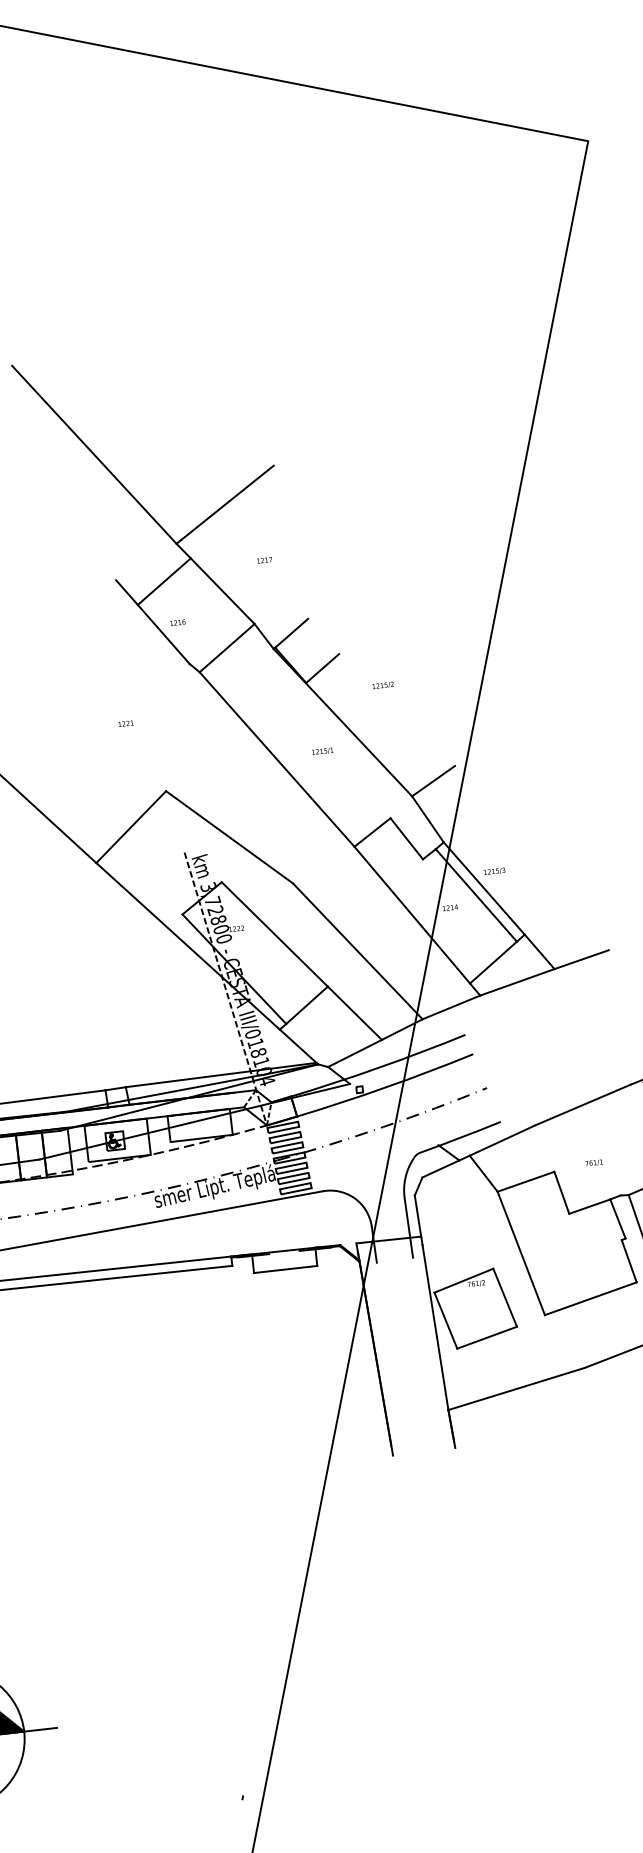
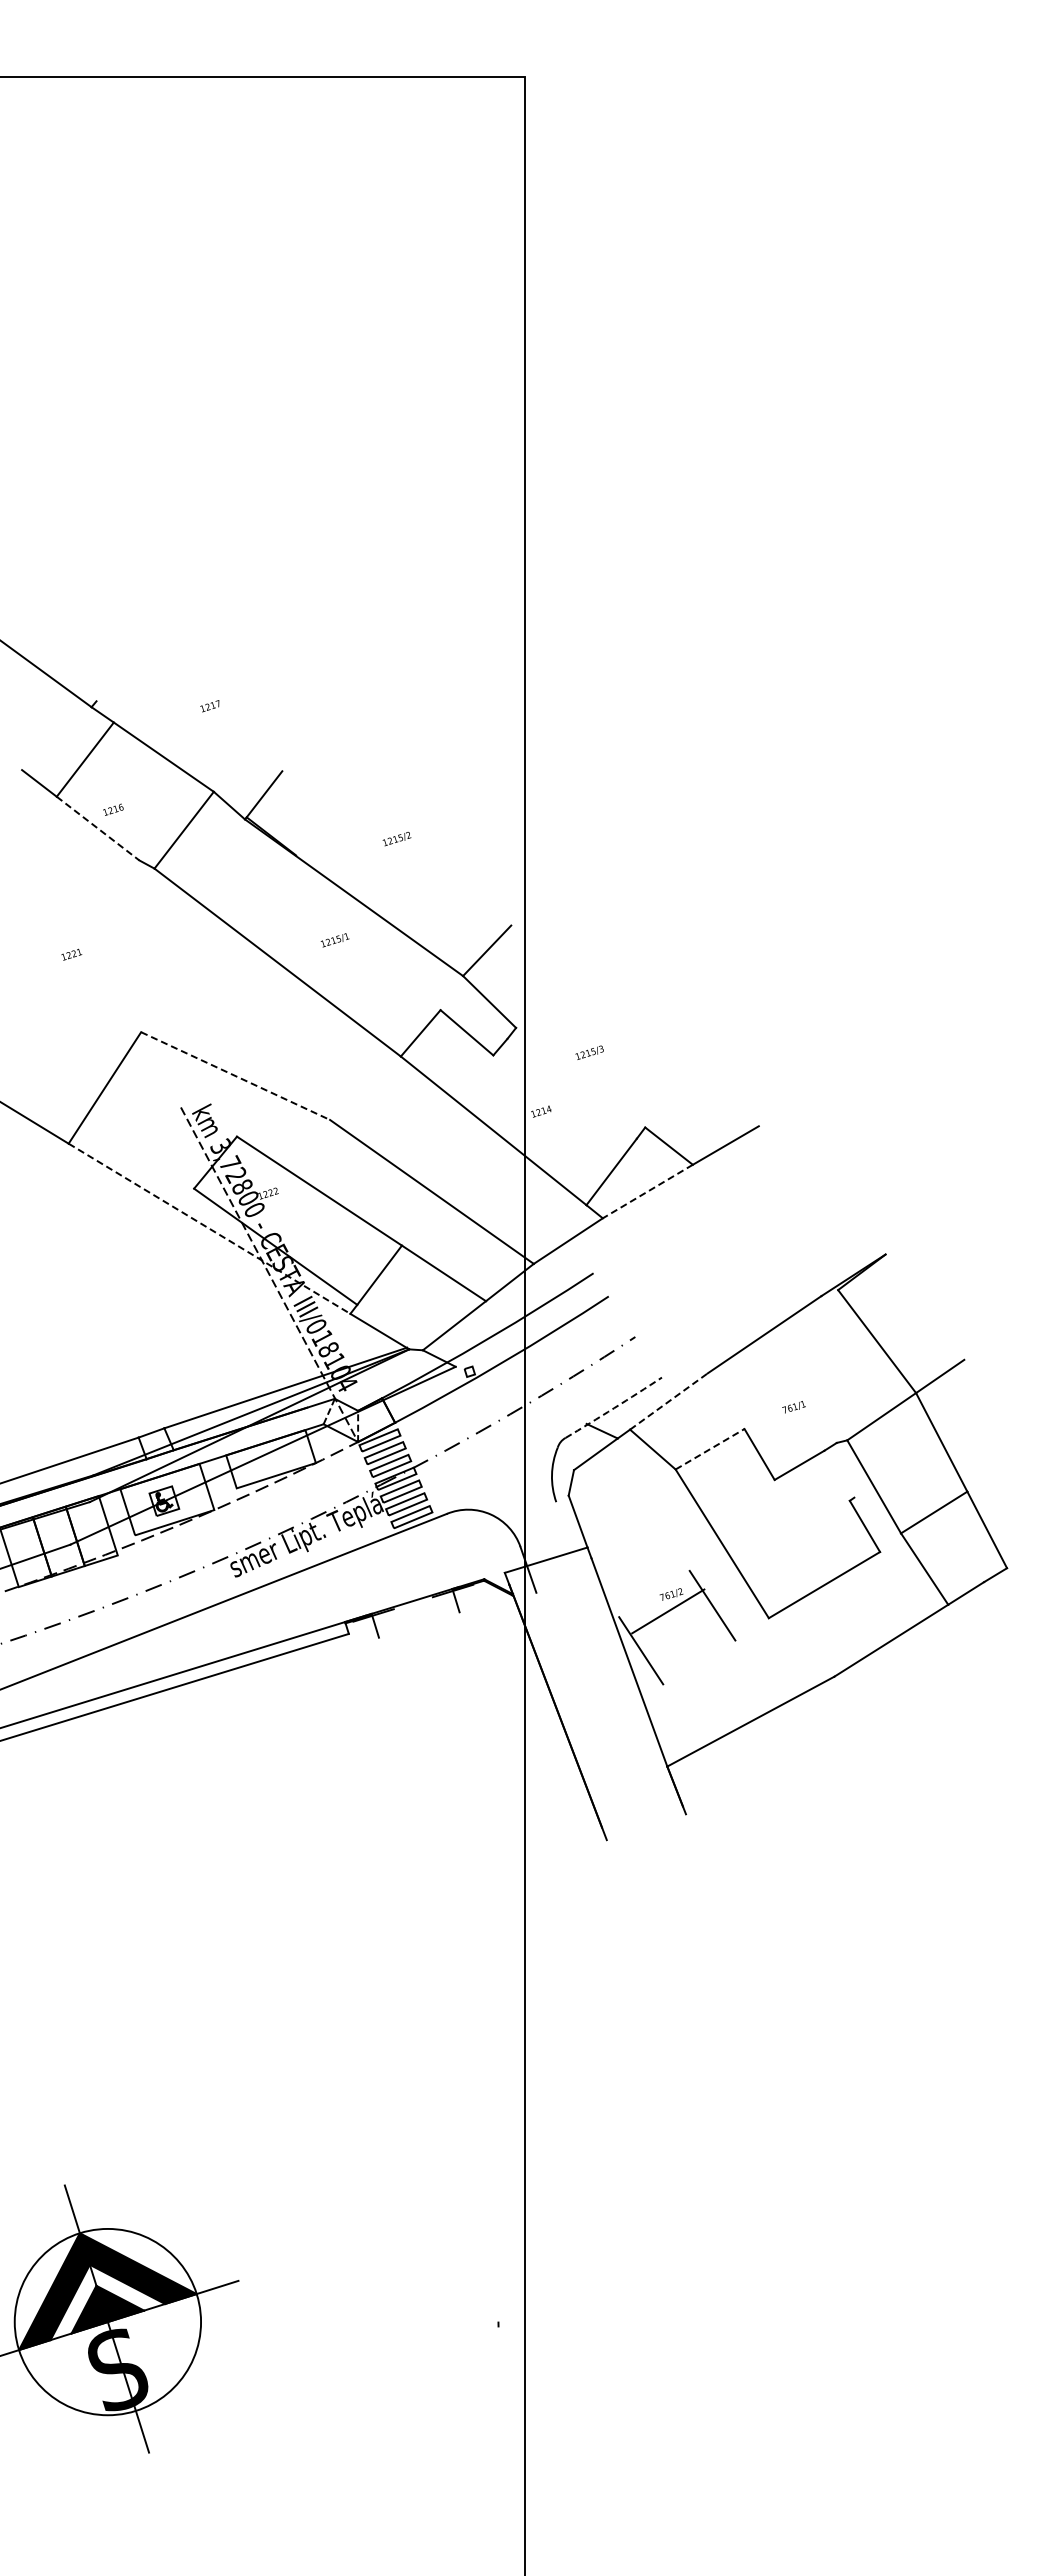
line: (227, 502) -> (147, 640), removed
line: (164, 634) -> (98, 828), solid -> dashed
line: (322, 668) -> (313, 832), removed
line: (230, 837) -> (236, 1076), solid -> dashed
line: (484, 888) -> (580, 1077), removed
line: (475, 895) -> (571, 1088), removed
line: (188, 946) -> (209, 1228), solid -> dashed
line: (517, 982) -> (647, 1191), solid -> dashed
arc: (461, 1137) -> (614, 1408), solid -> dashed
line: (502, 1140) -> (668, 1401), solid -> dashed
line: (526, 1182) -> (710, 1449), solid -> dashed
line: (618, 1218) -> (839, 1473), removed
line: (409, 1228) -> (569, 1539), removed
line: (285, 1269) -> (418, 1624), removed
line: (464, 1280) -> (654, 1593), removed
line: (487, 1337) -> (668, 1611), moved

